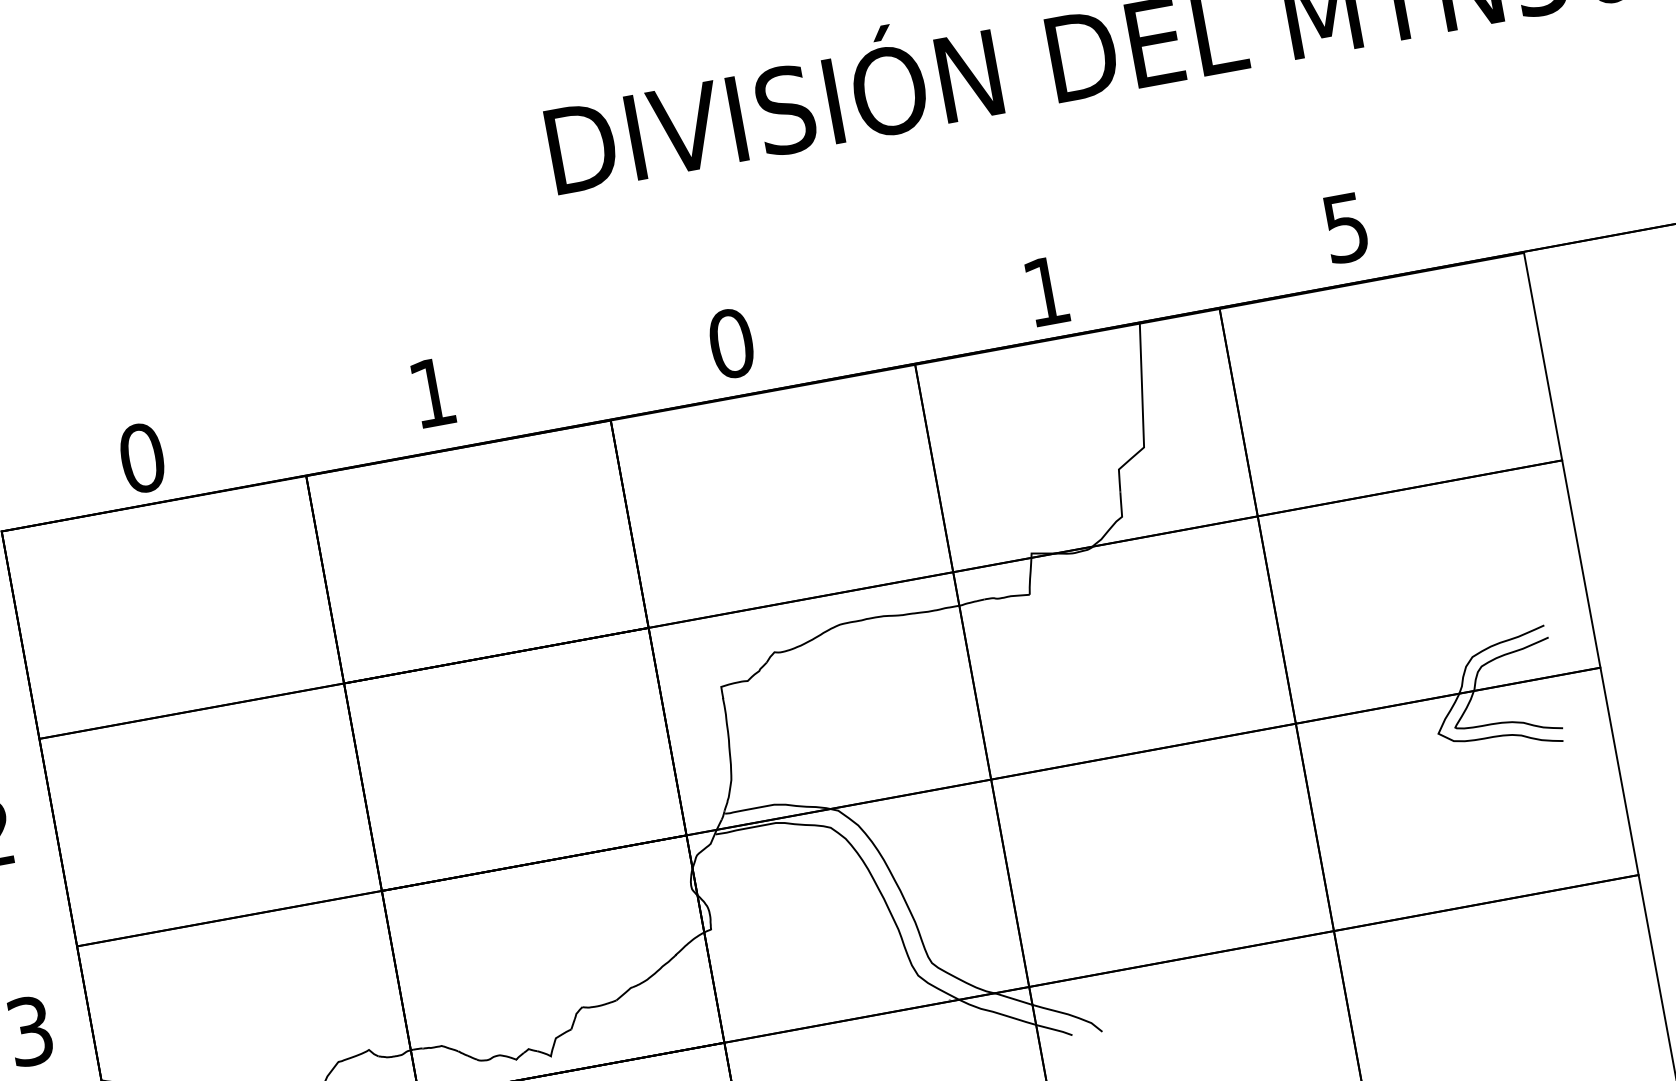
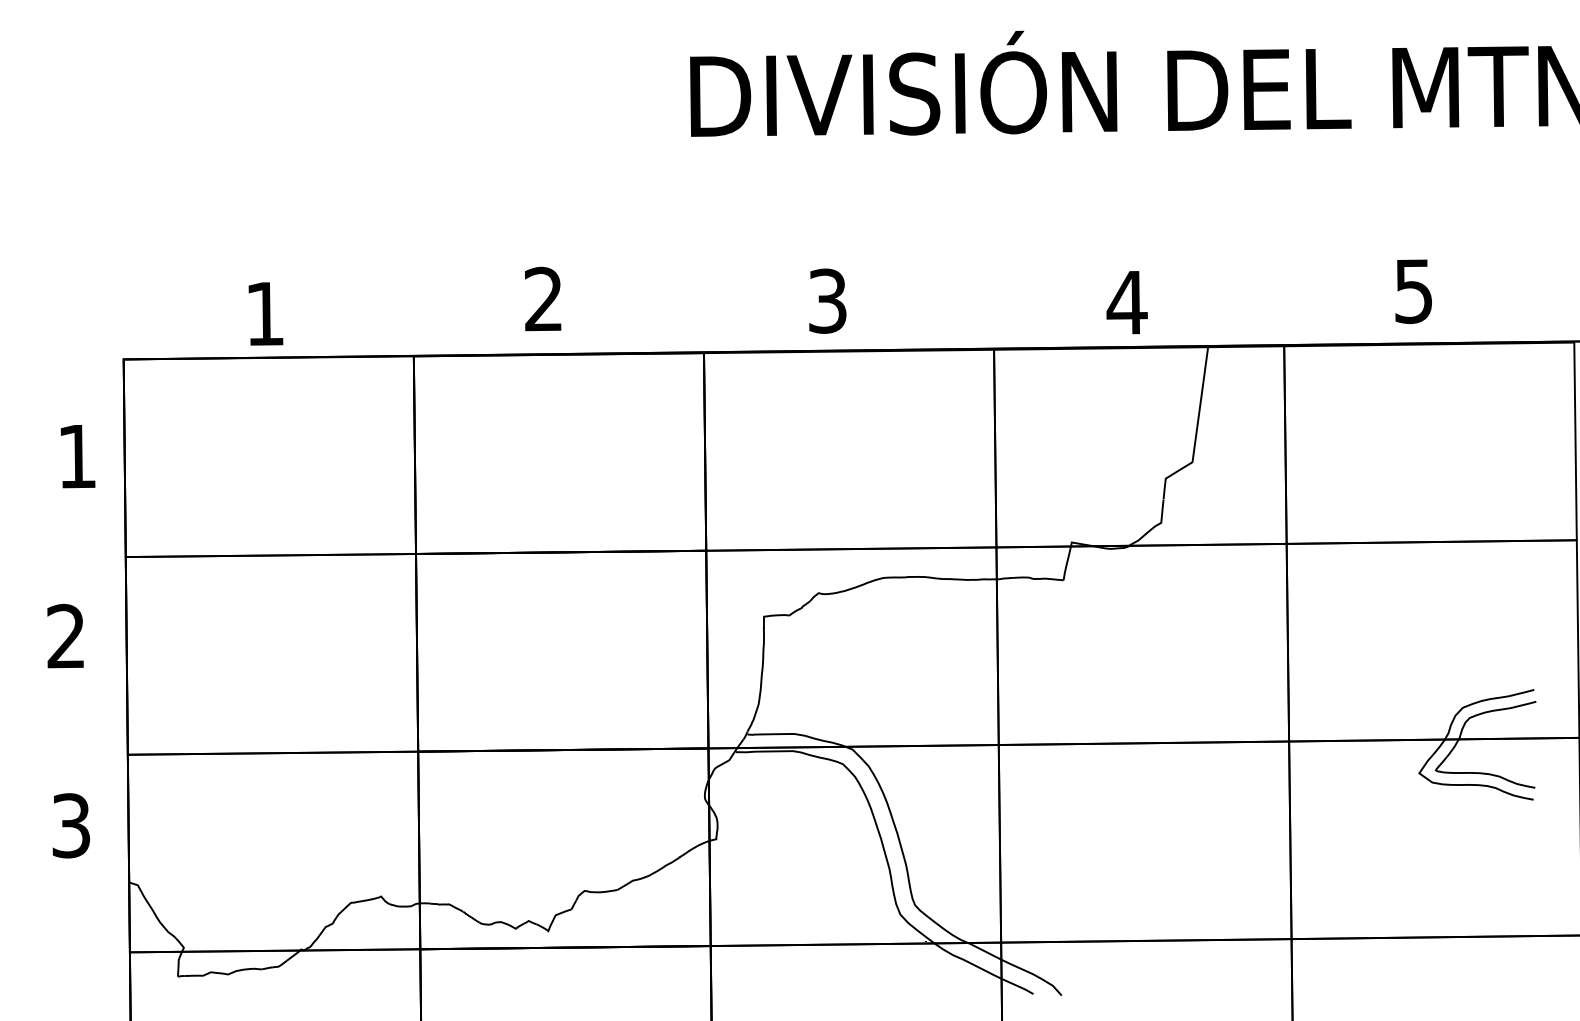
text: (1045, 291) -> (1126, 302), 1 -> 4
text: (731, 342) -> (827, 300), 0 -> 3
text: (432, 391) -> (543, 298), 1 -> 2
text: (141, 457) -> (264, 313), 0 -> 1

